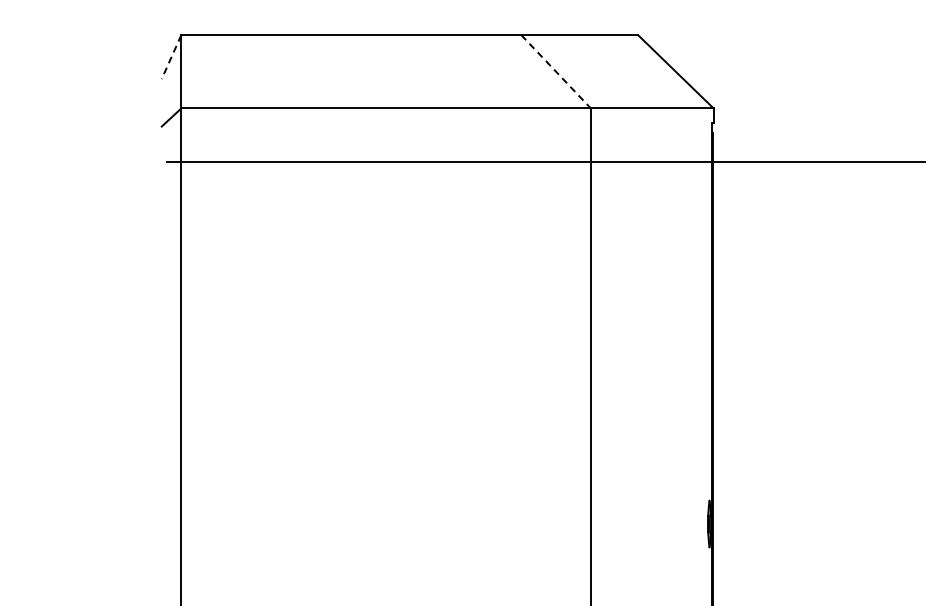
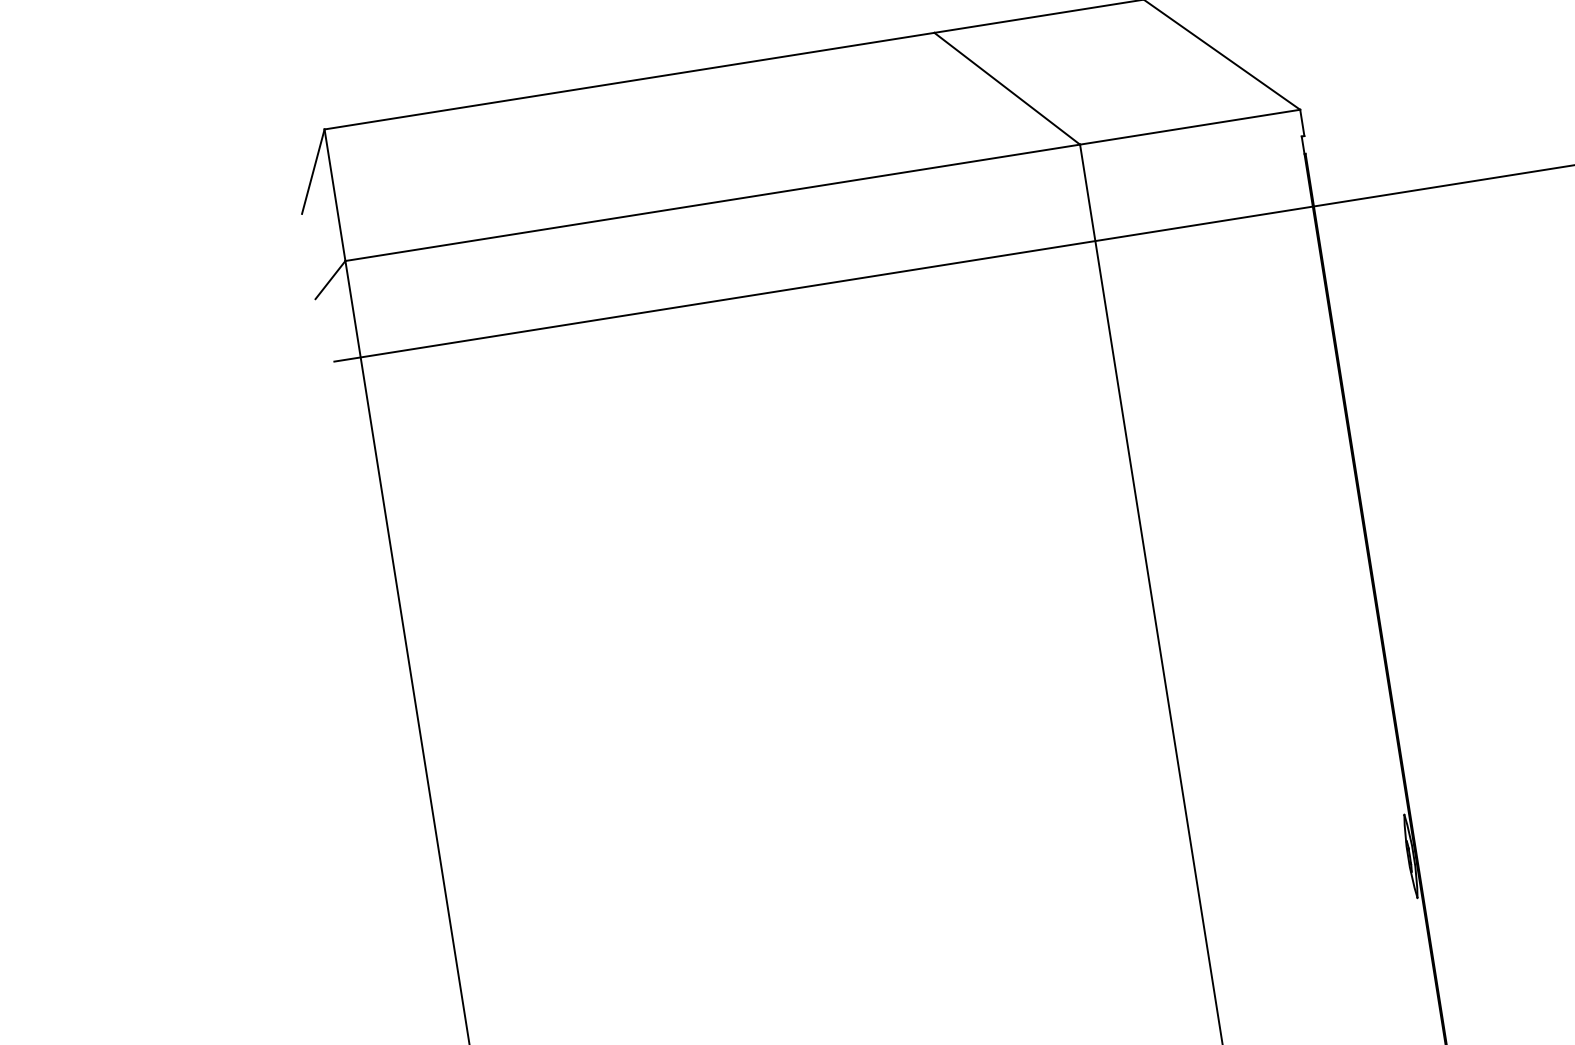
line: (171, 57) -> (313, 172), dashed -> solid
line: (556, 71) -> (1007, 88), dashed -> solid

